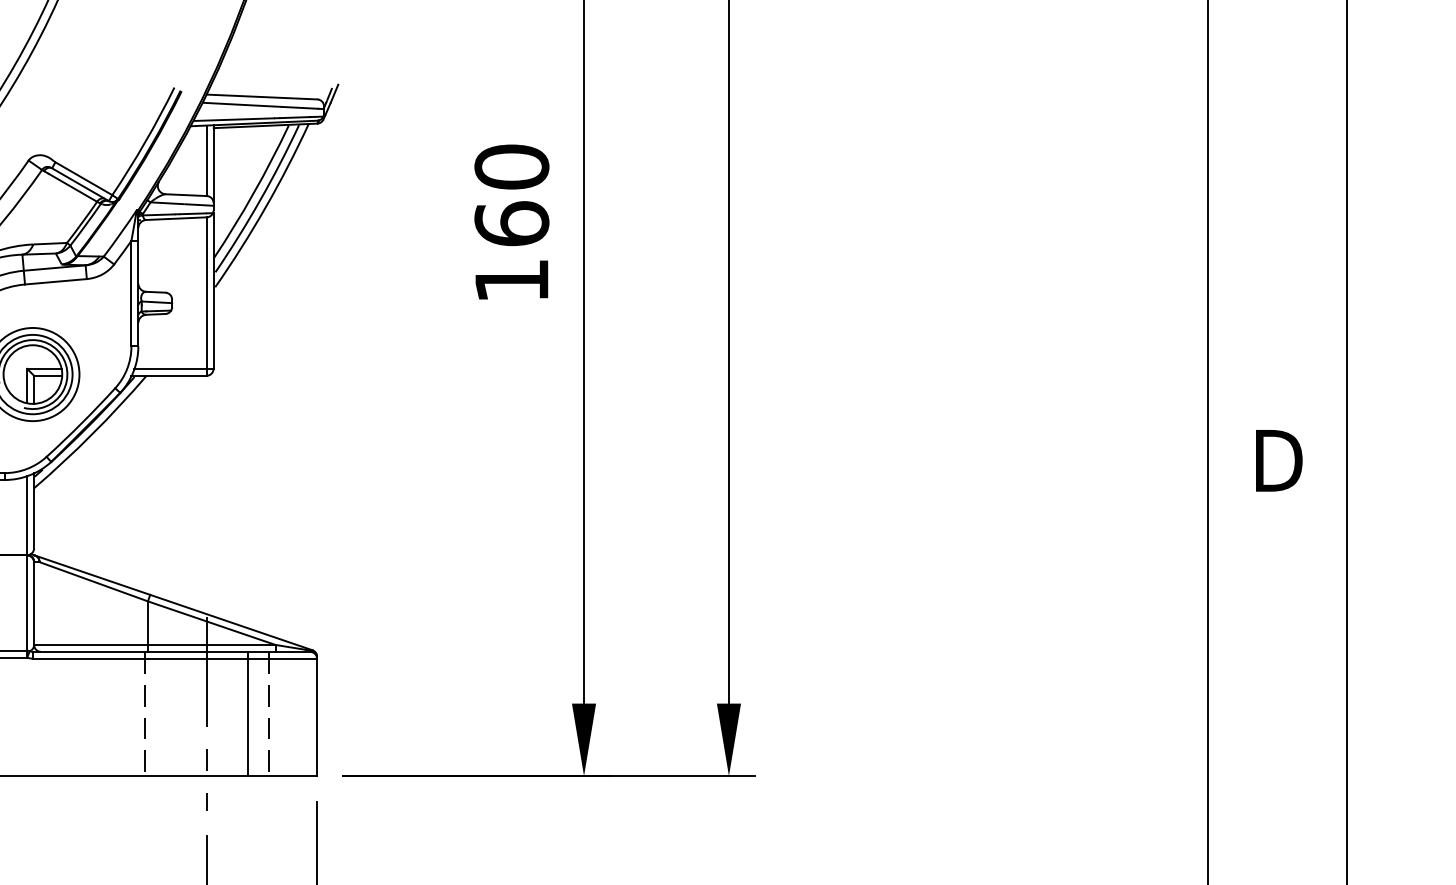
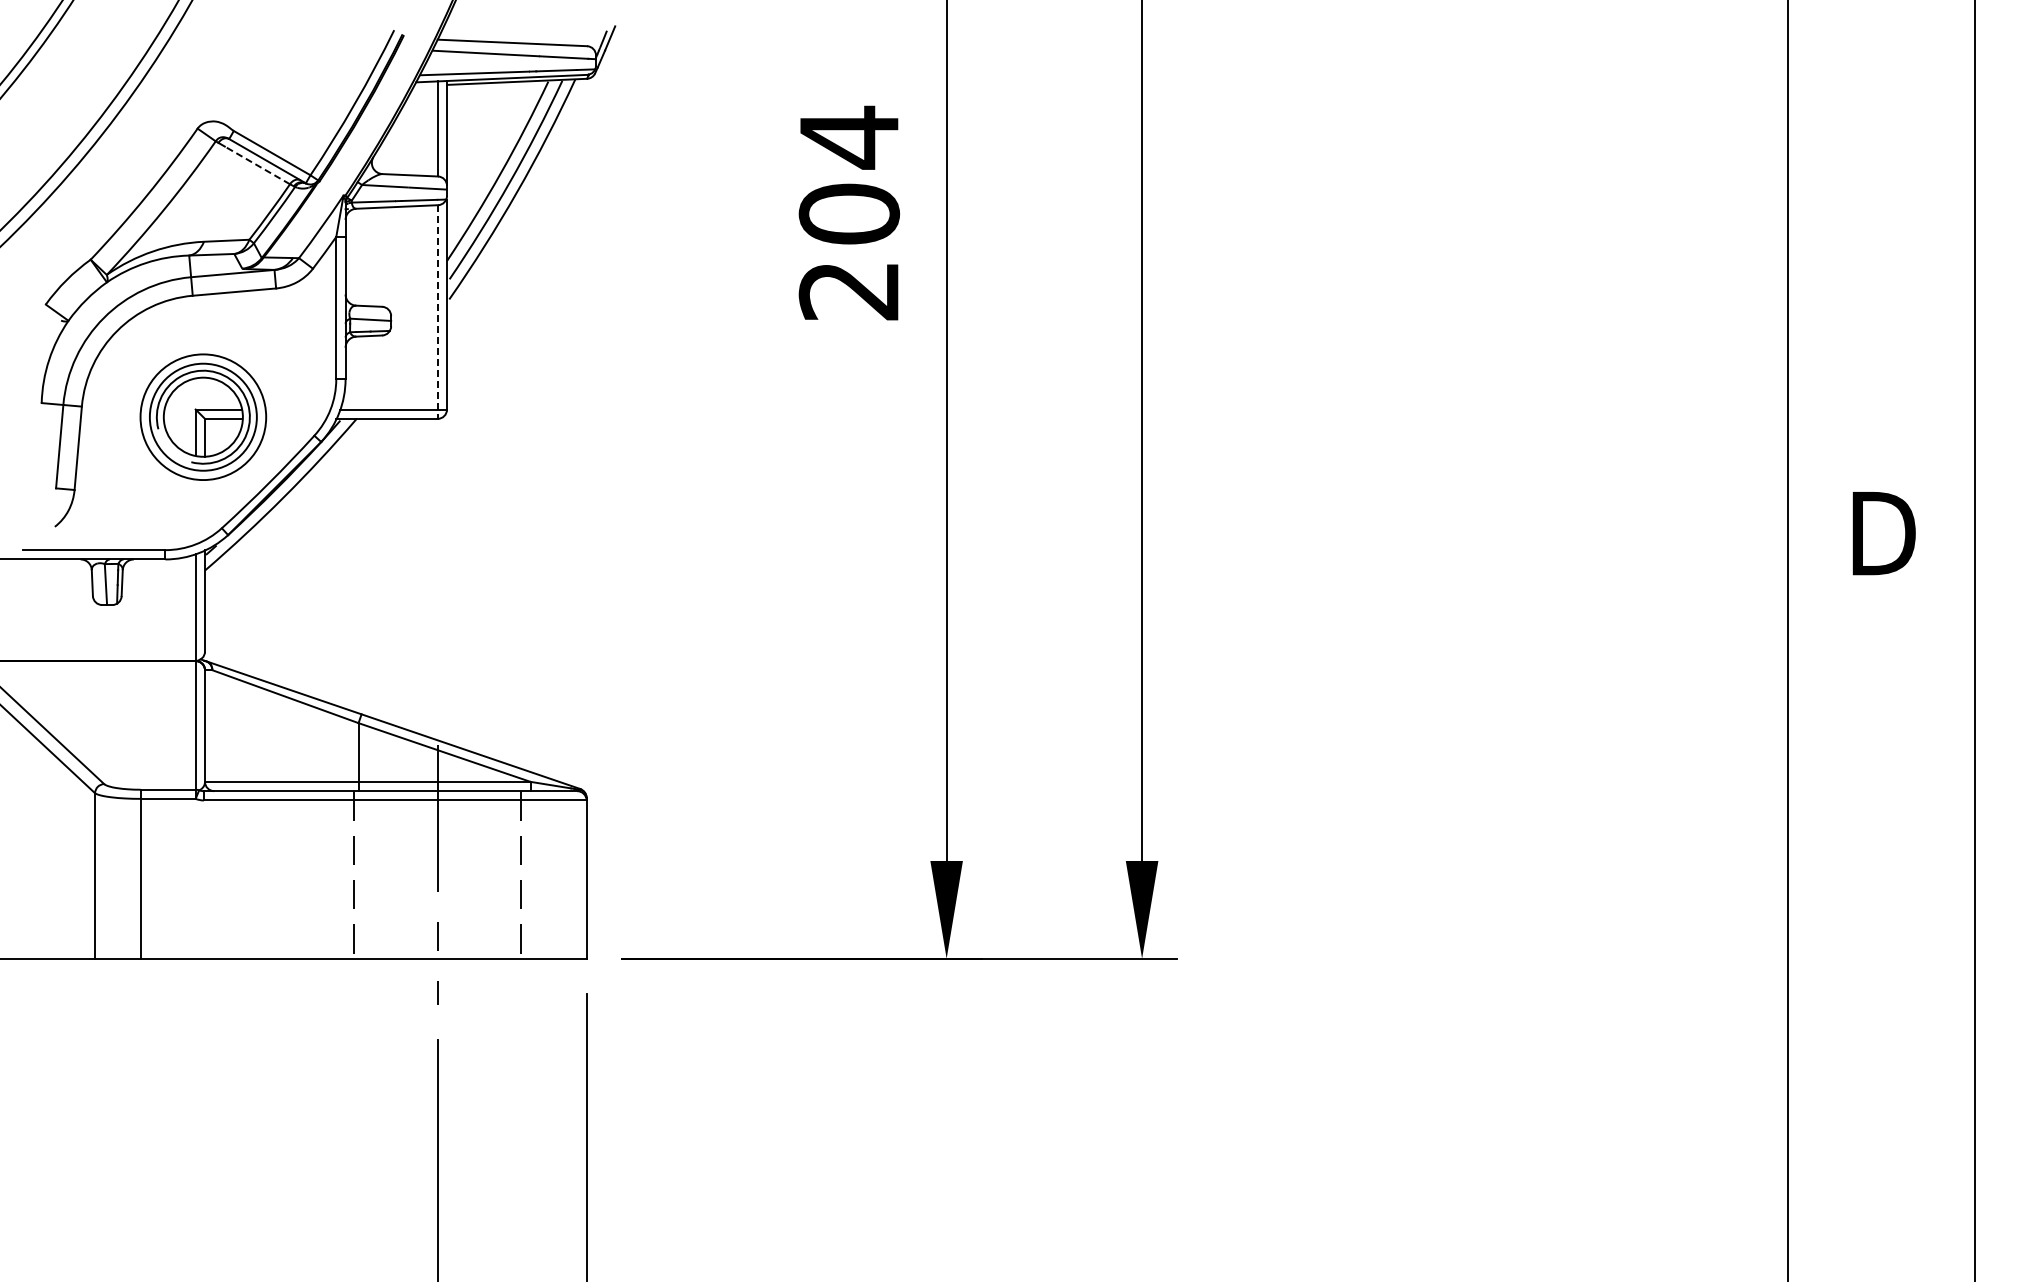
line: (73, 187) -> (257, 165), solid -> dashed
text: (512, 222) -> (849, 212), 160 -> 204
line: (206, 296) -> (437, 312), solid -> dashed
line: (248, 713) -> (493, 874), removed

